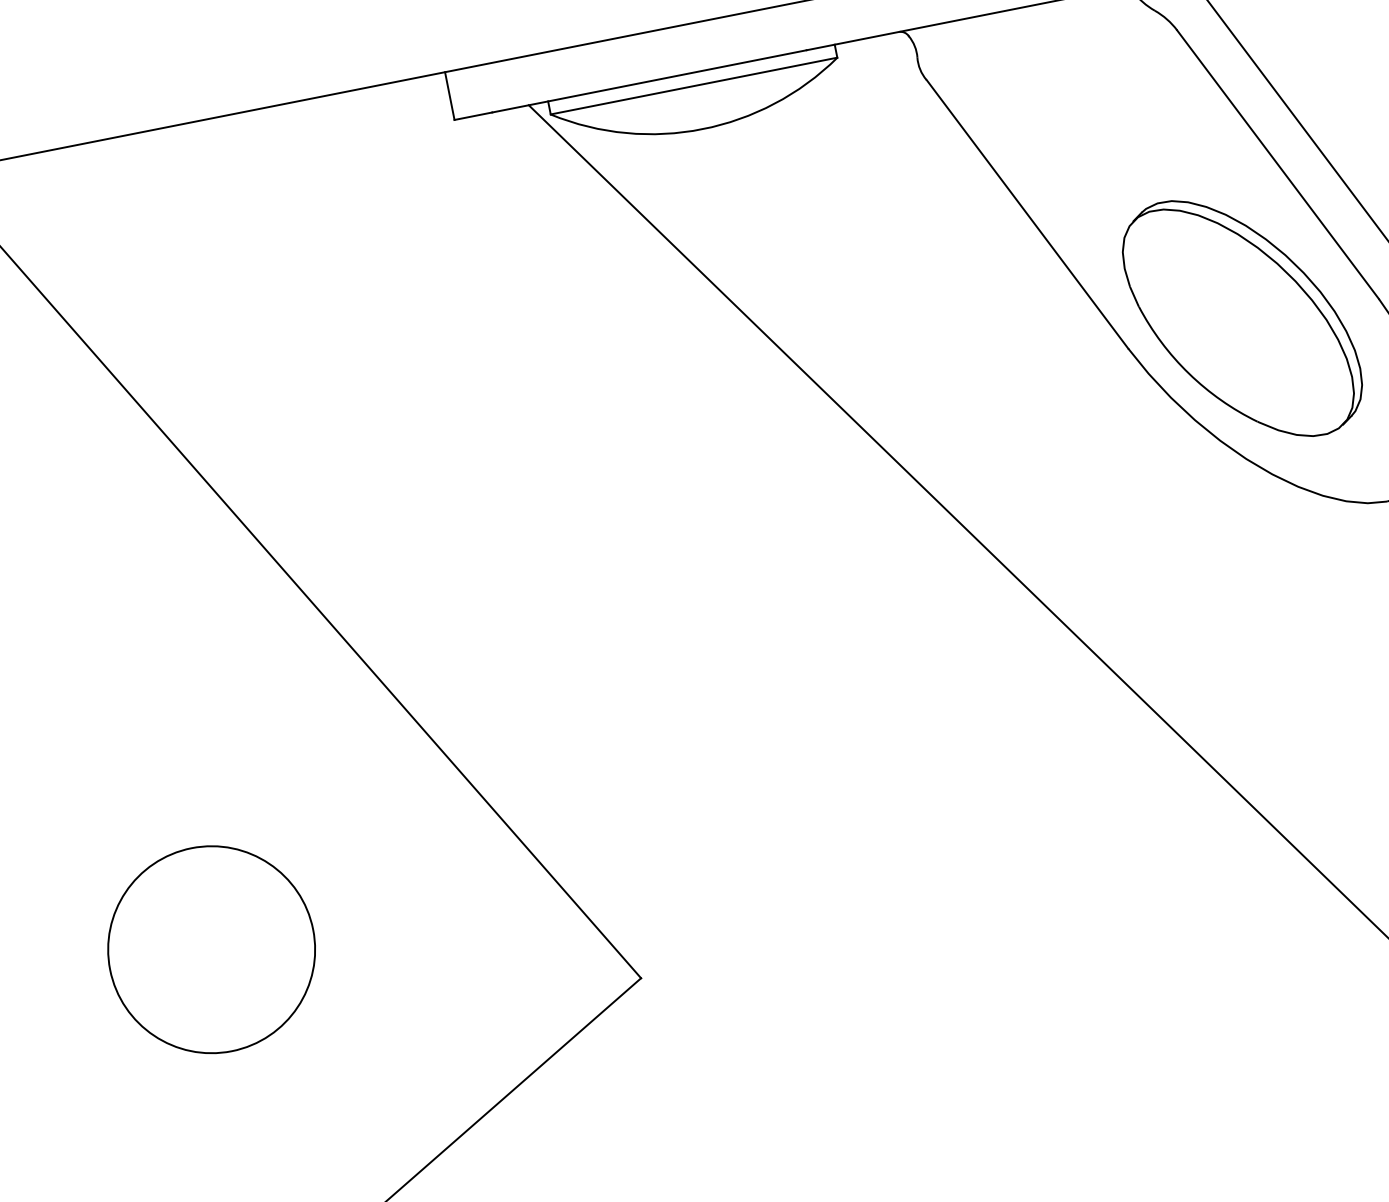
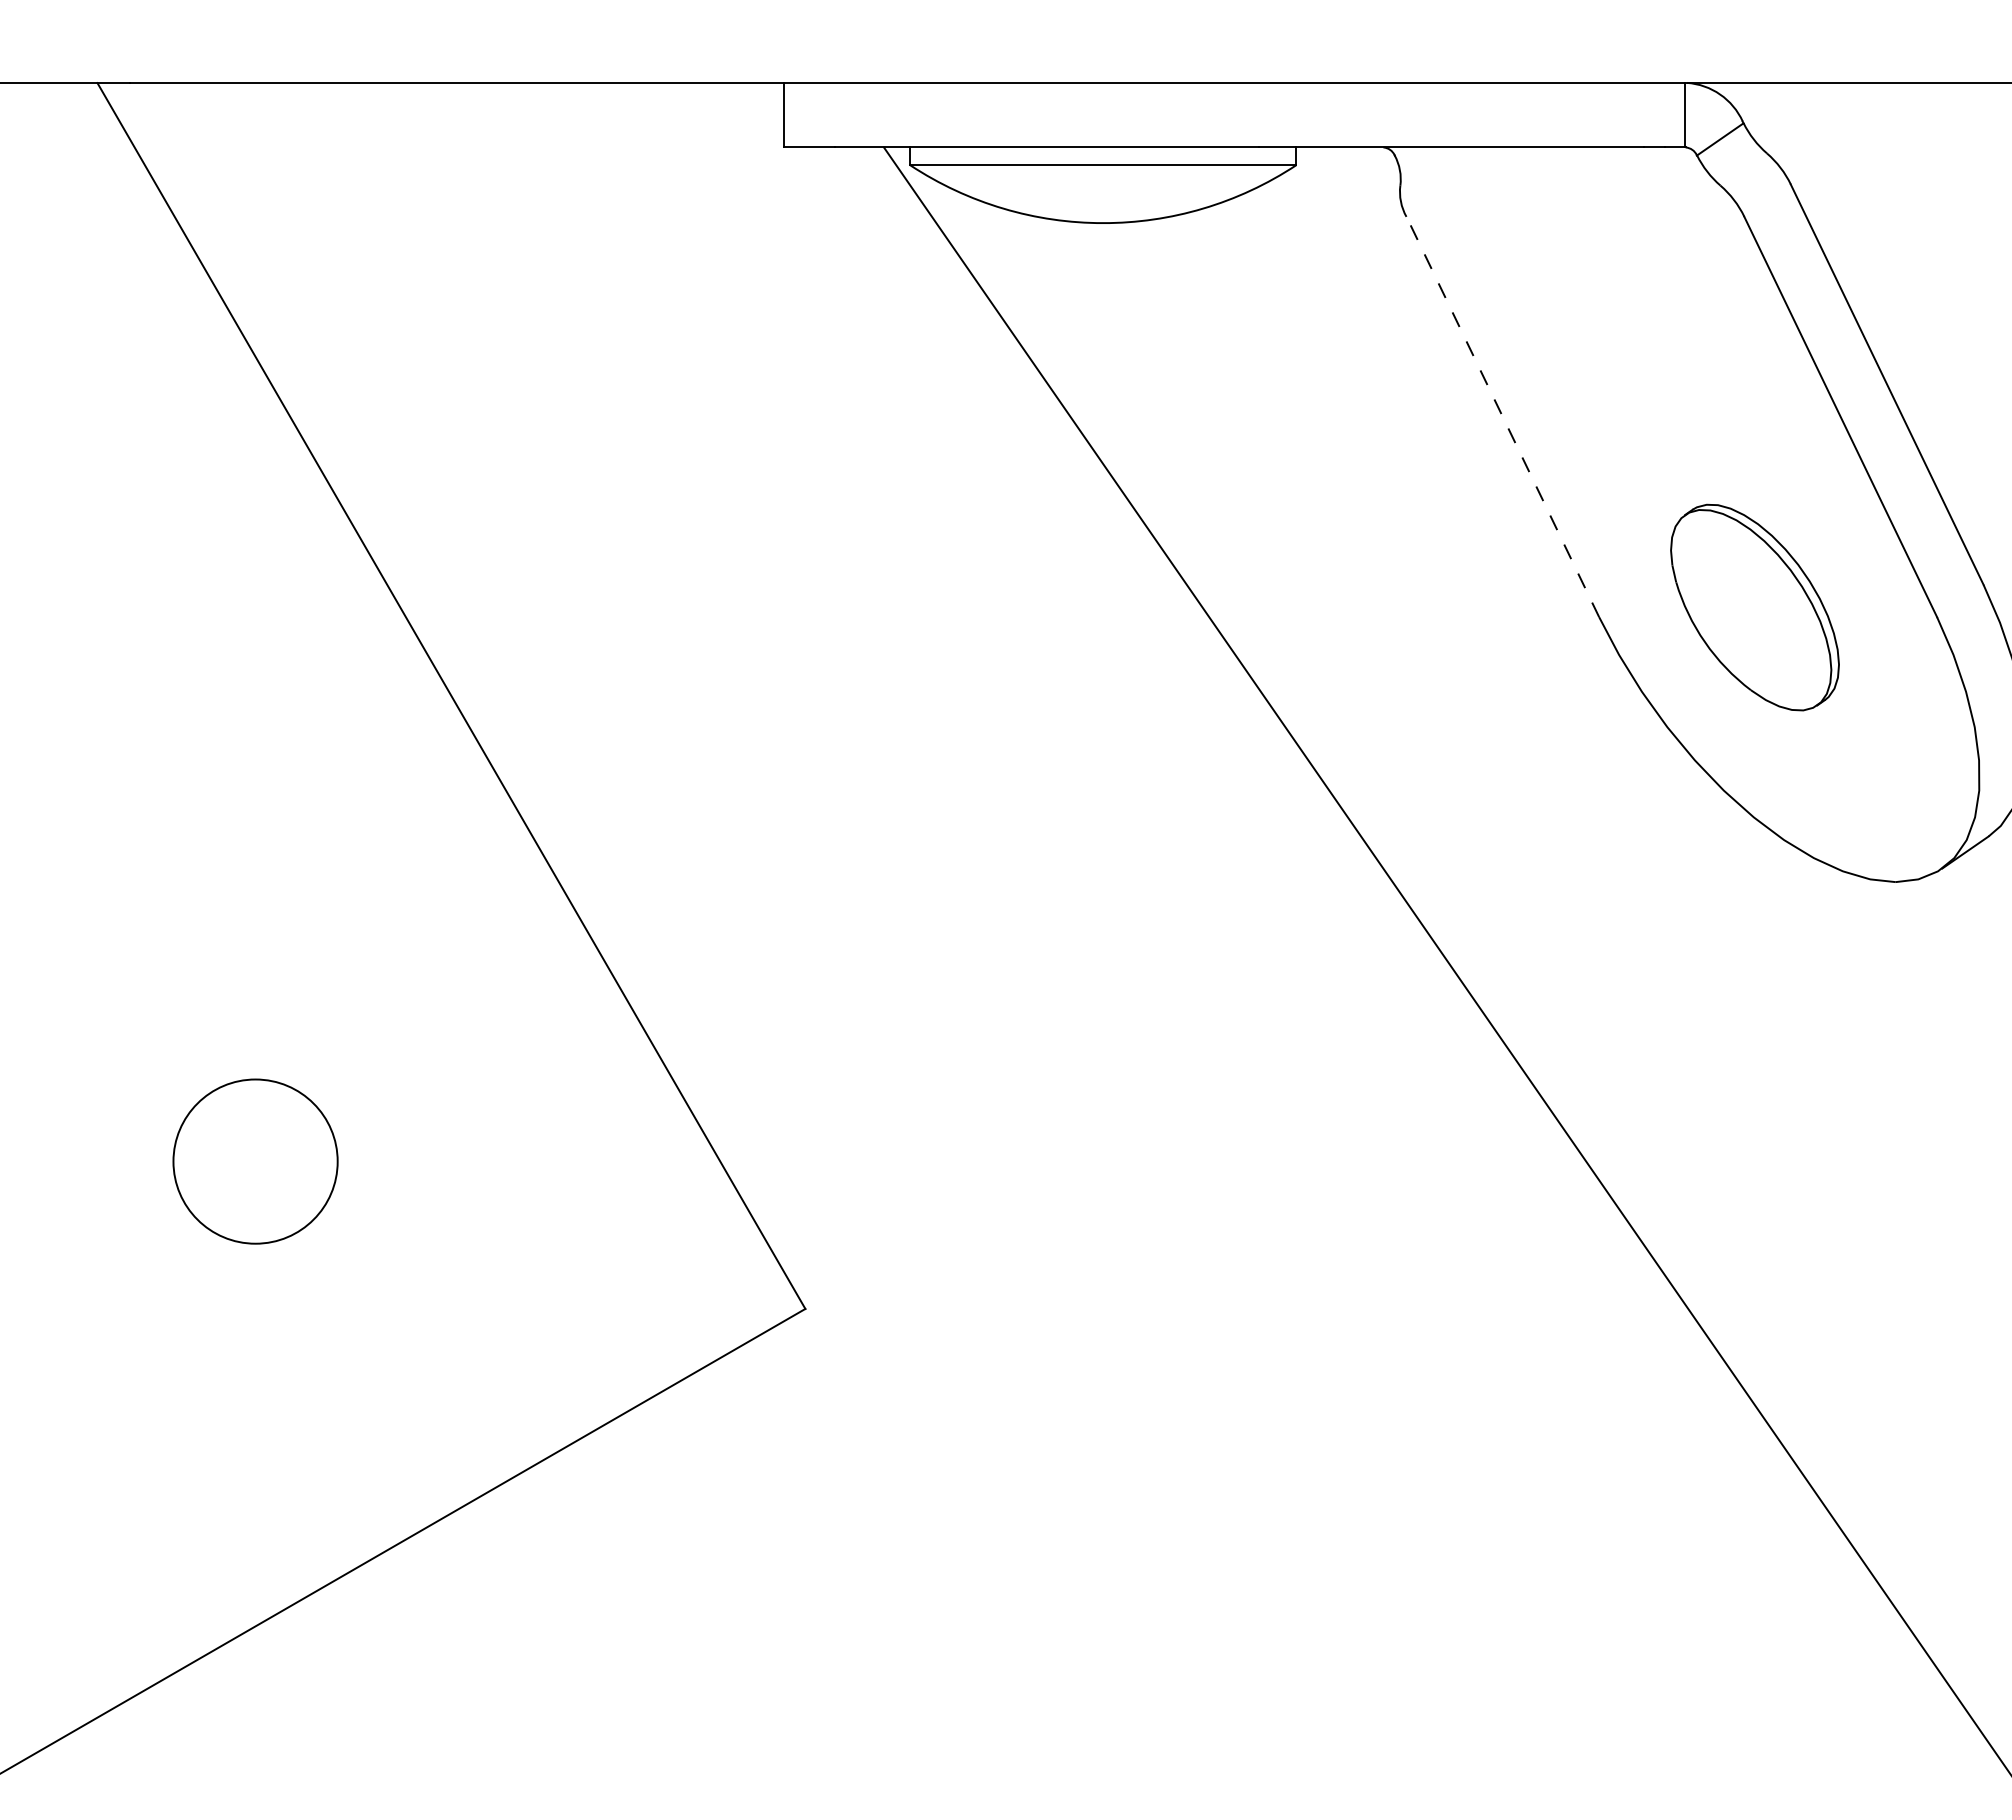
line: (1027, 213) -> (1502, 416), solid -> dashed
part: (1242, 318) -> (1754, 607), size x0.6
circle: (211, 949) -> (255, 1161), size x0.6

